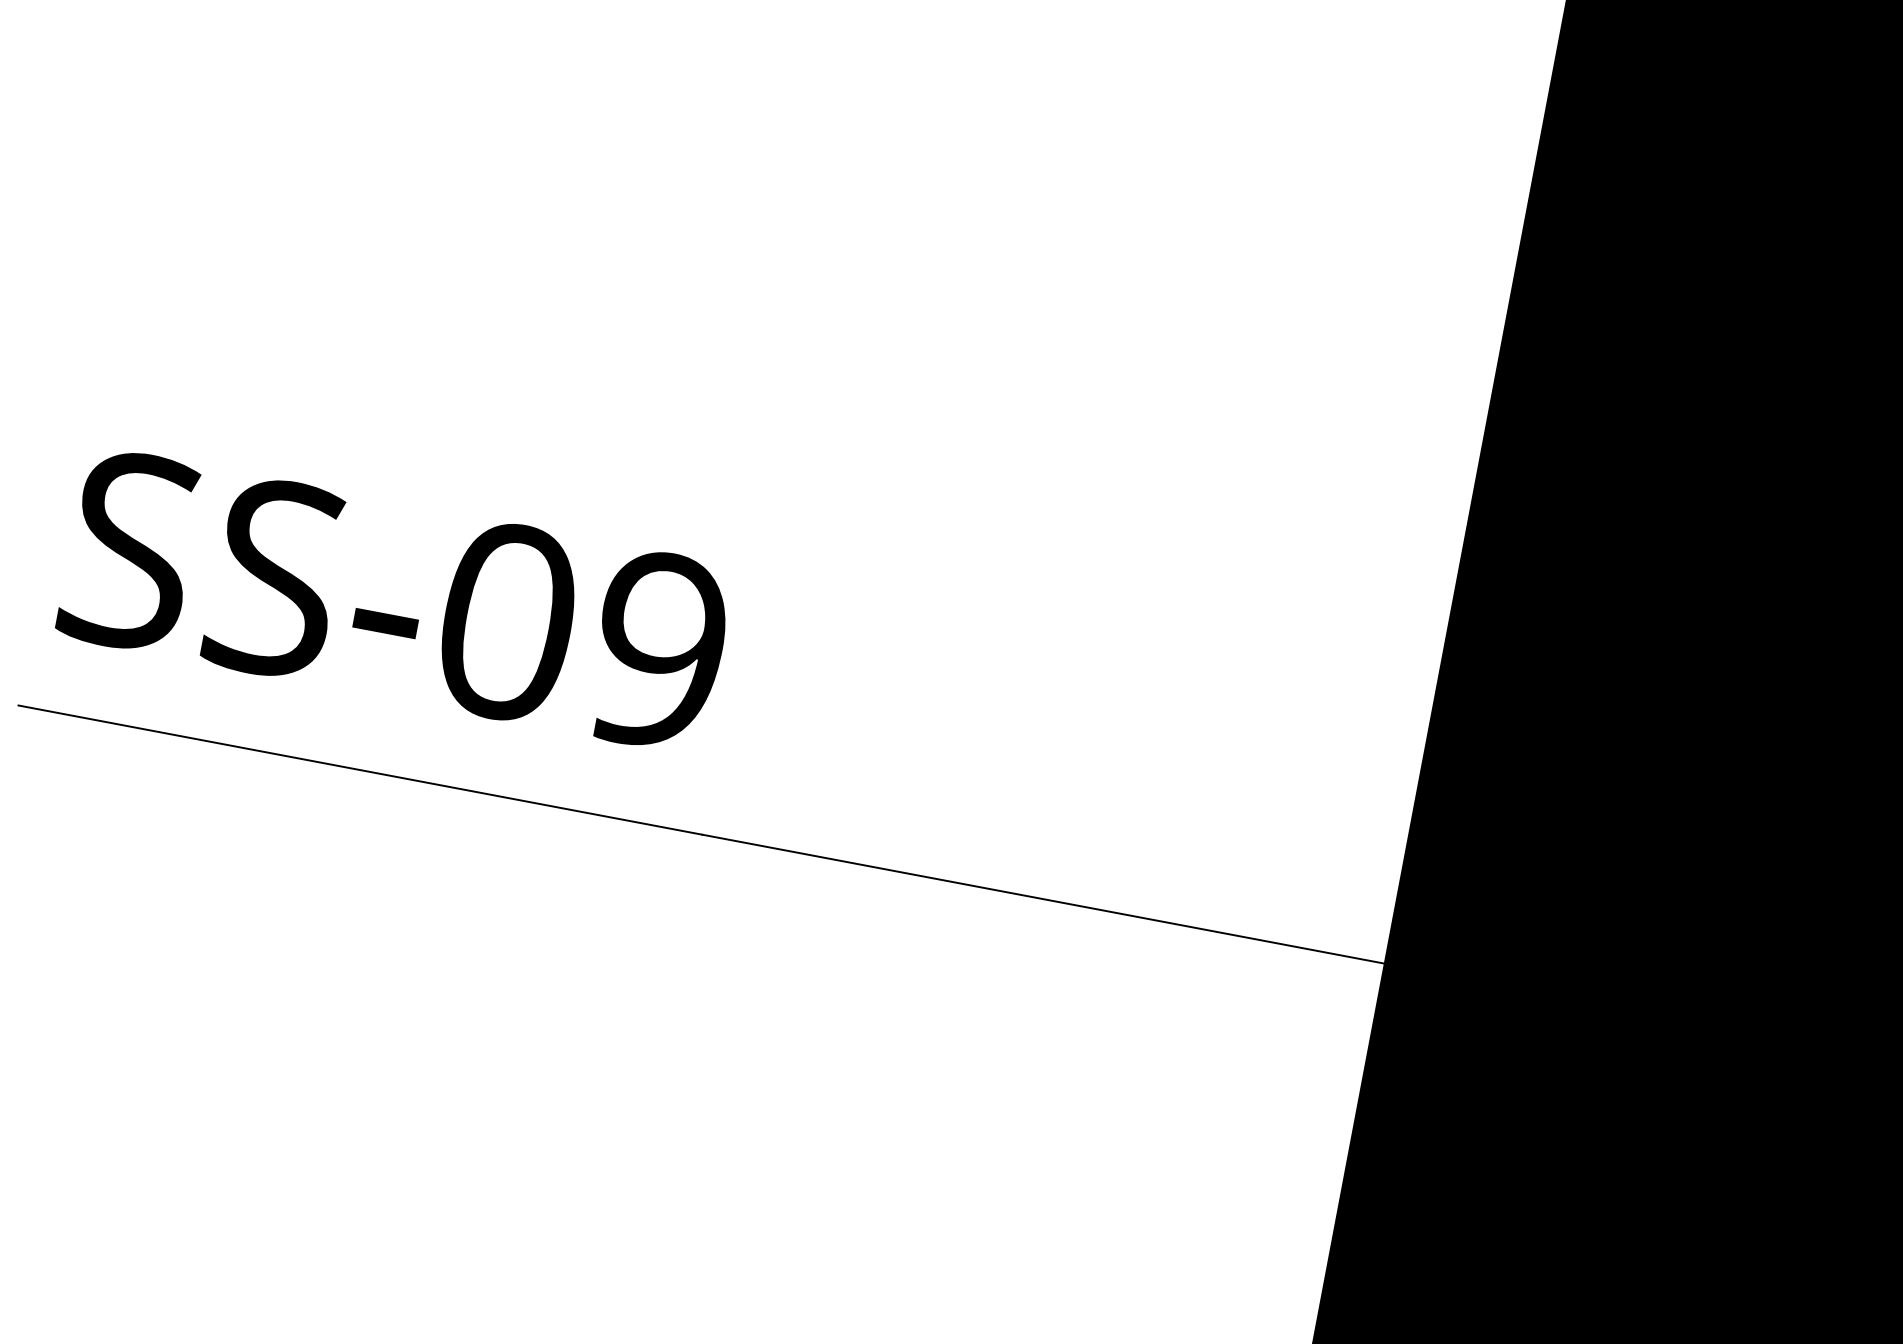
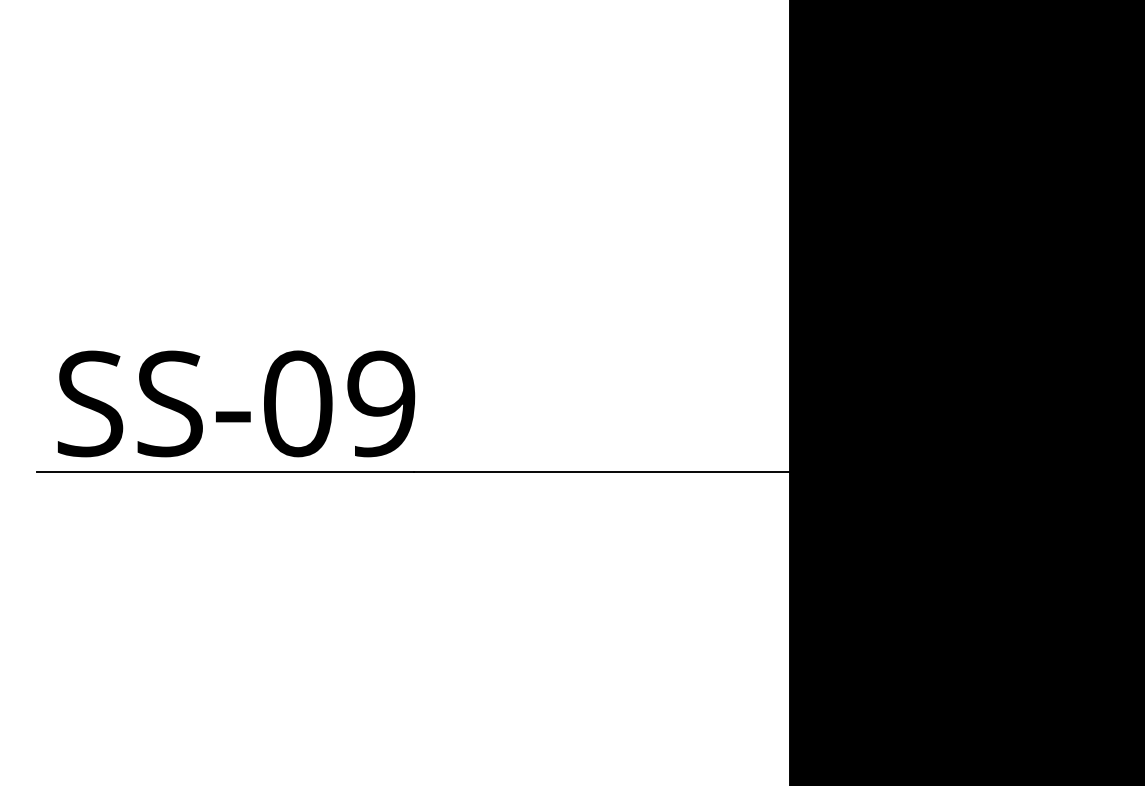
text: (396, 600) -> (236, 403), moved

